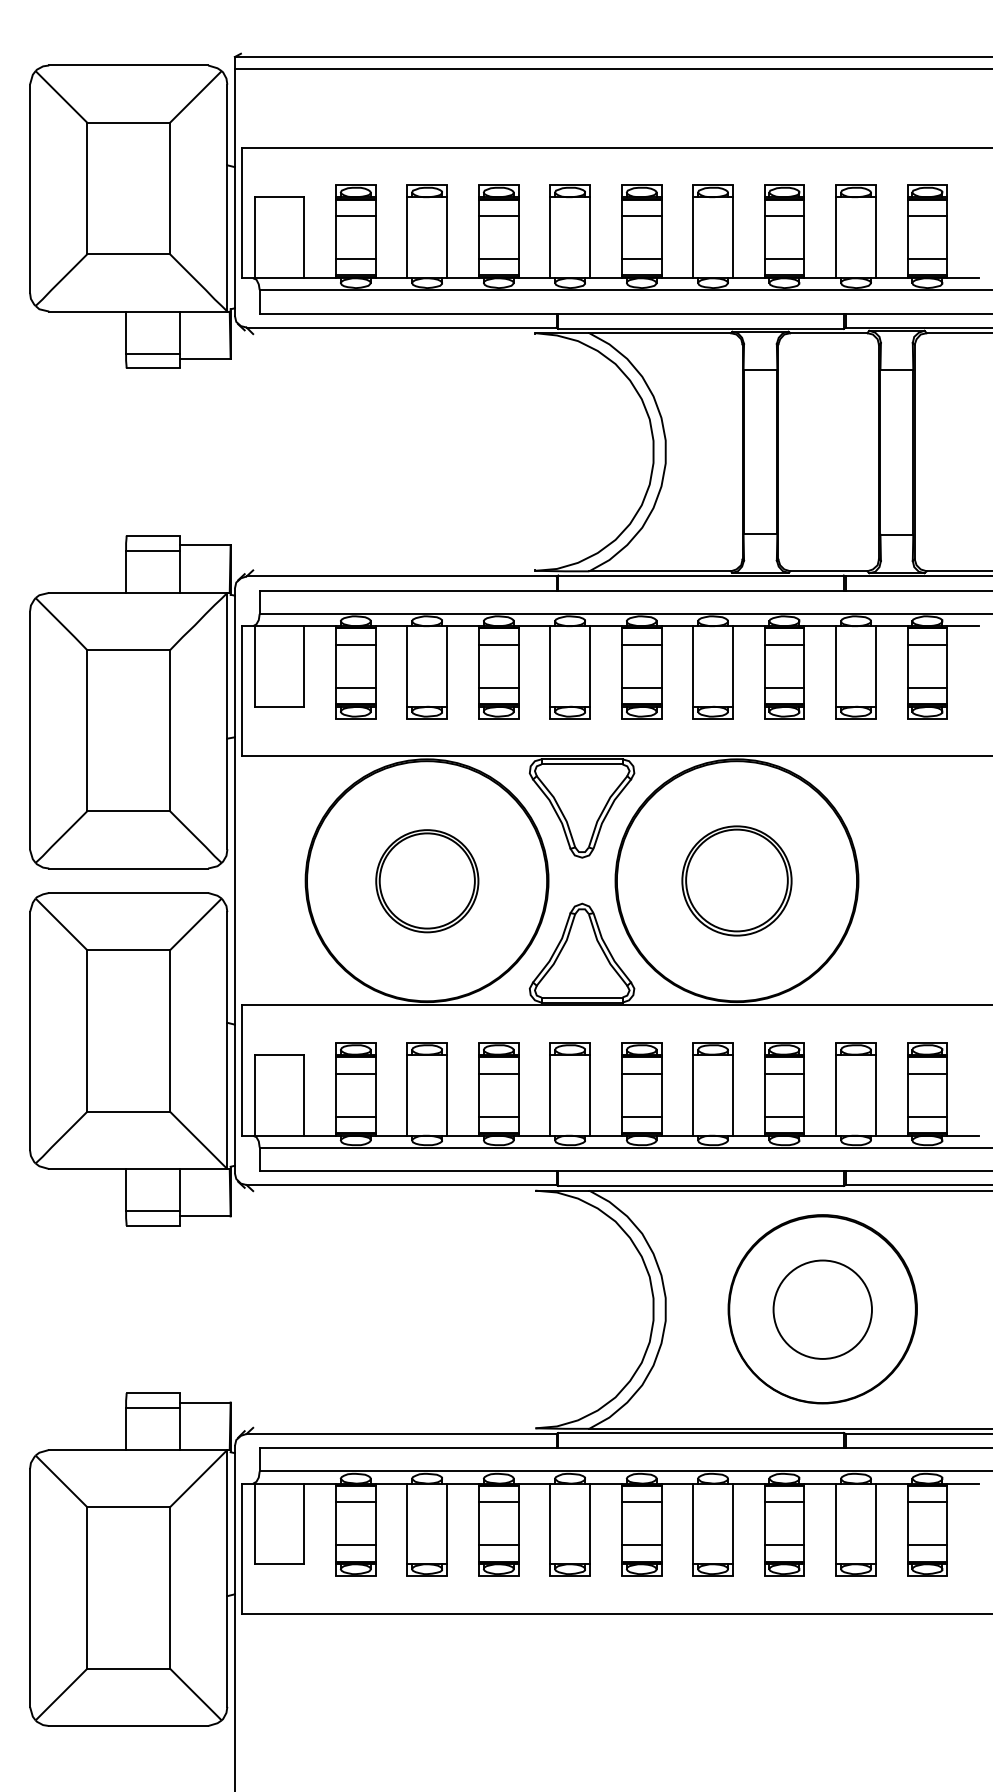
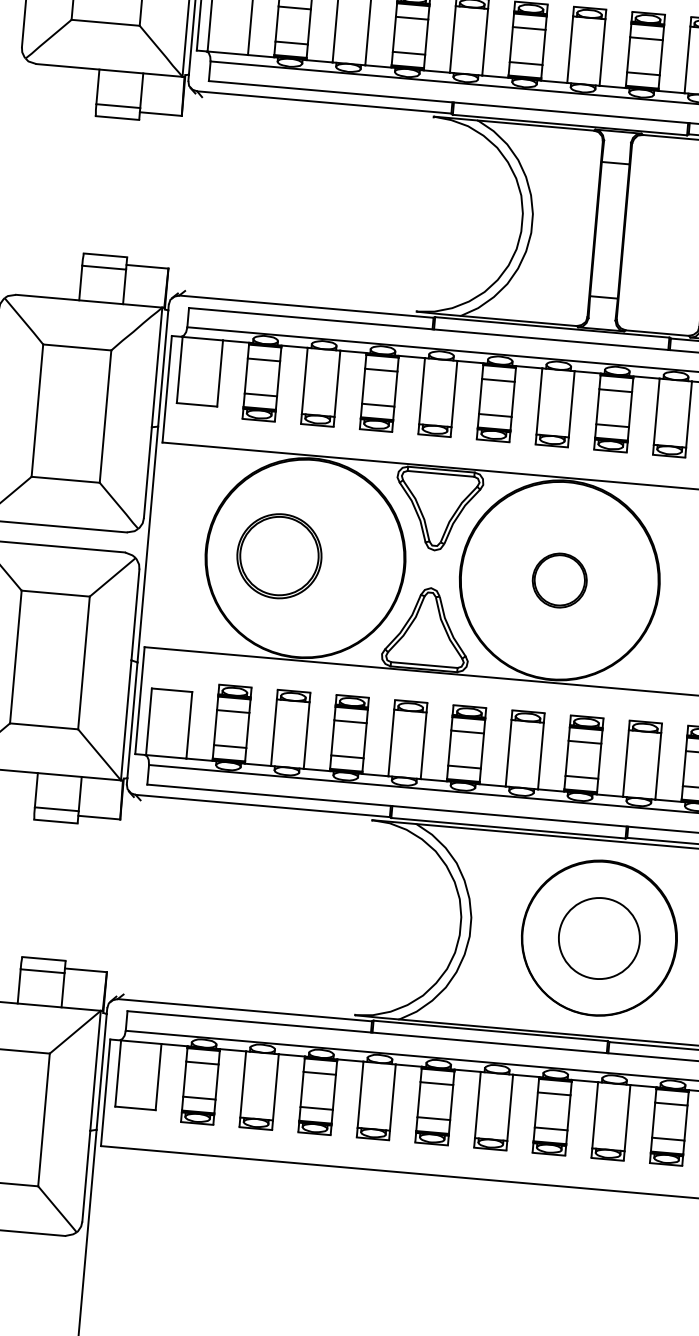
part: (736, 880) -> (559, 580), size x0.6
part: (427, 881) -> (279, 556), moved

